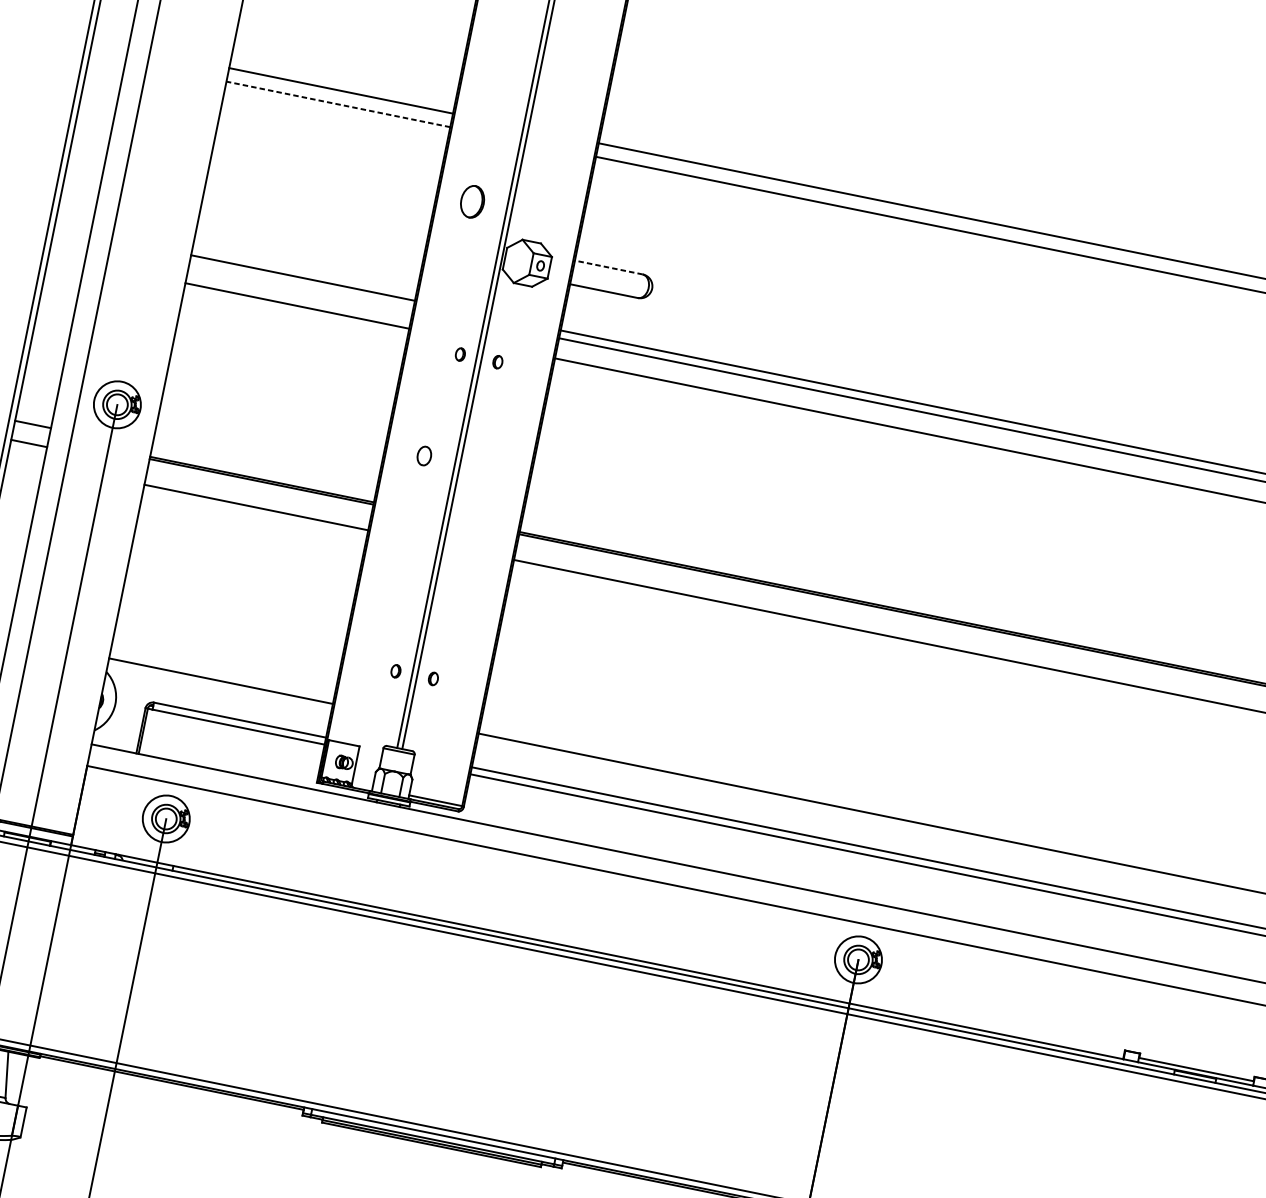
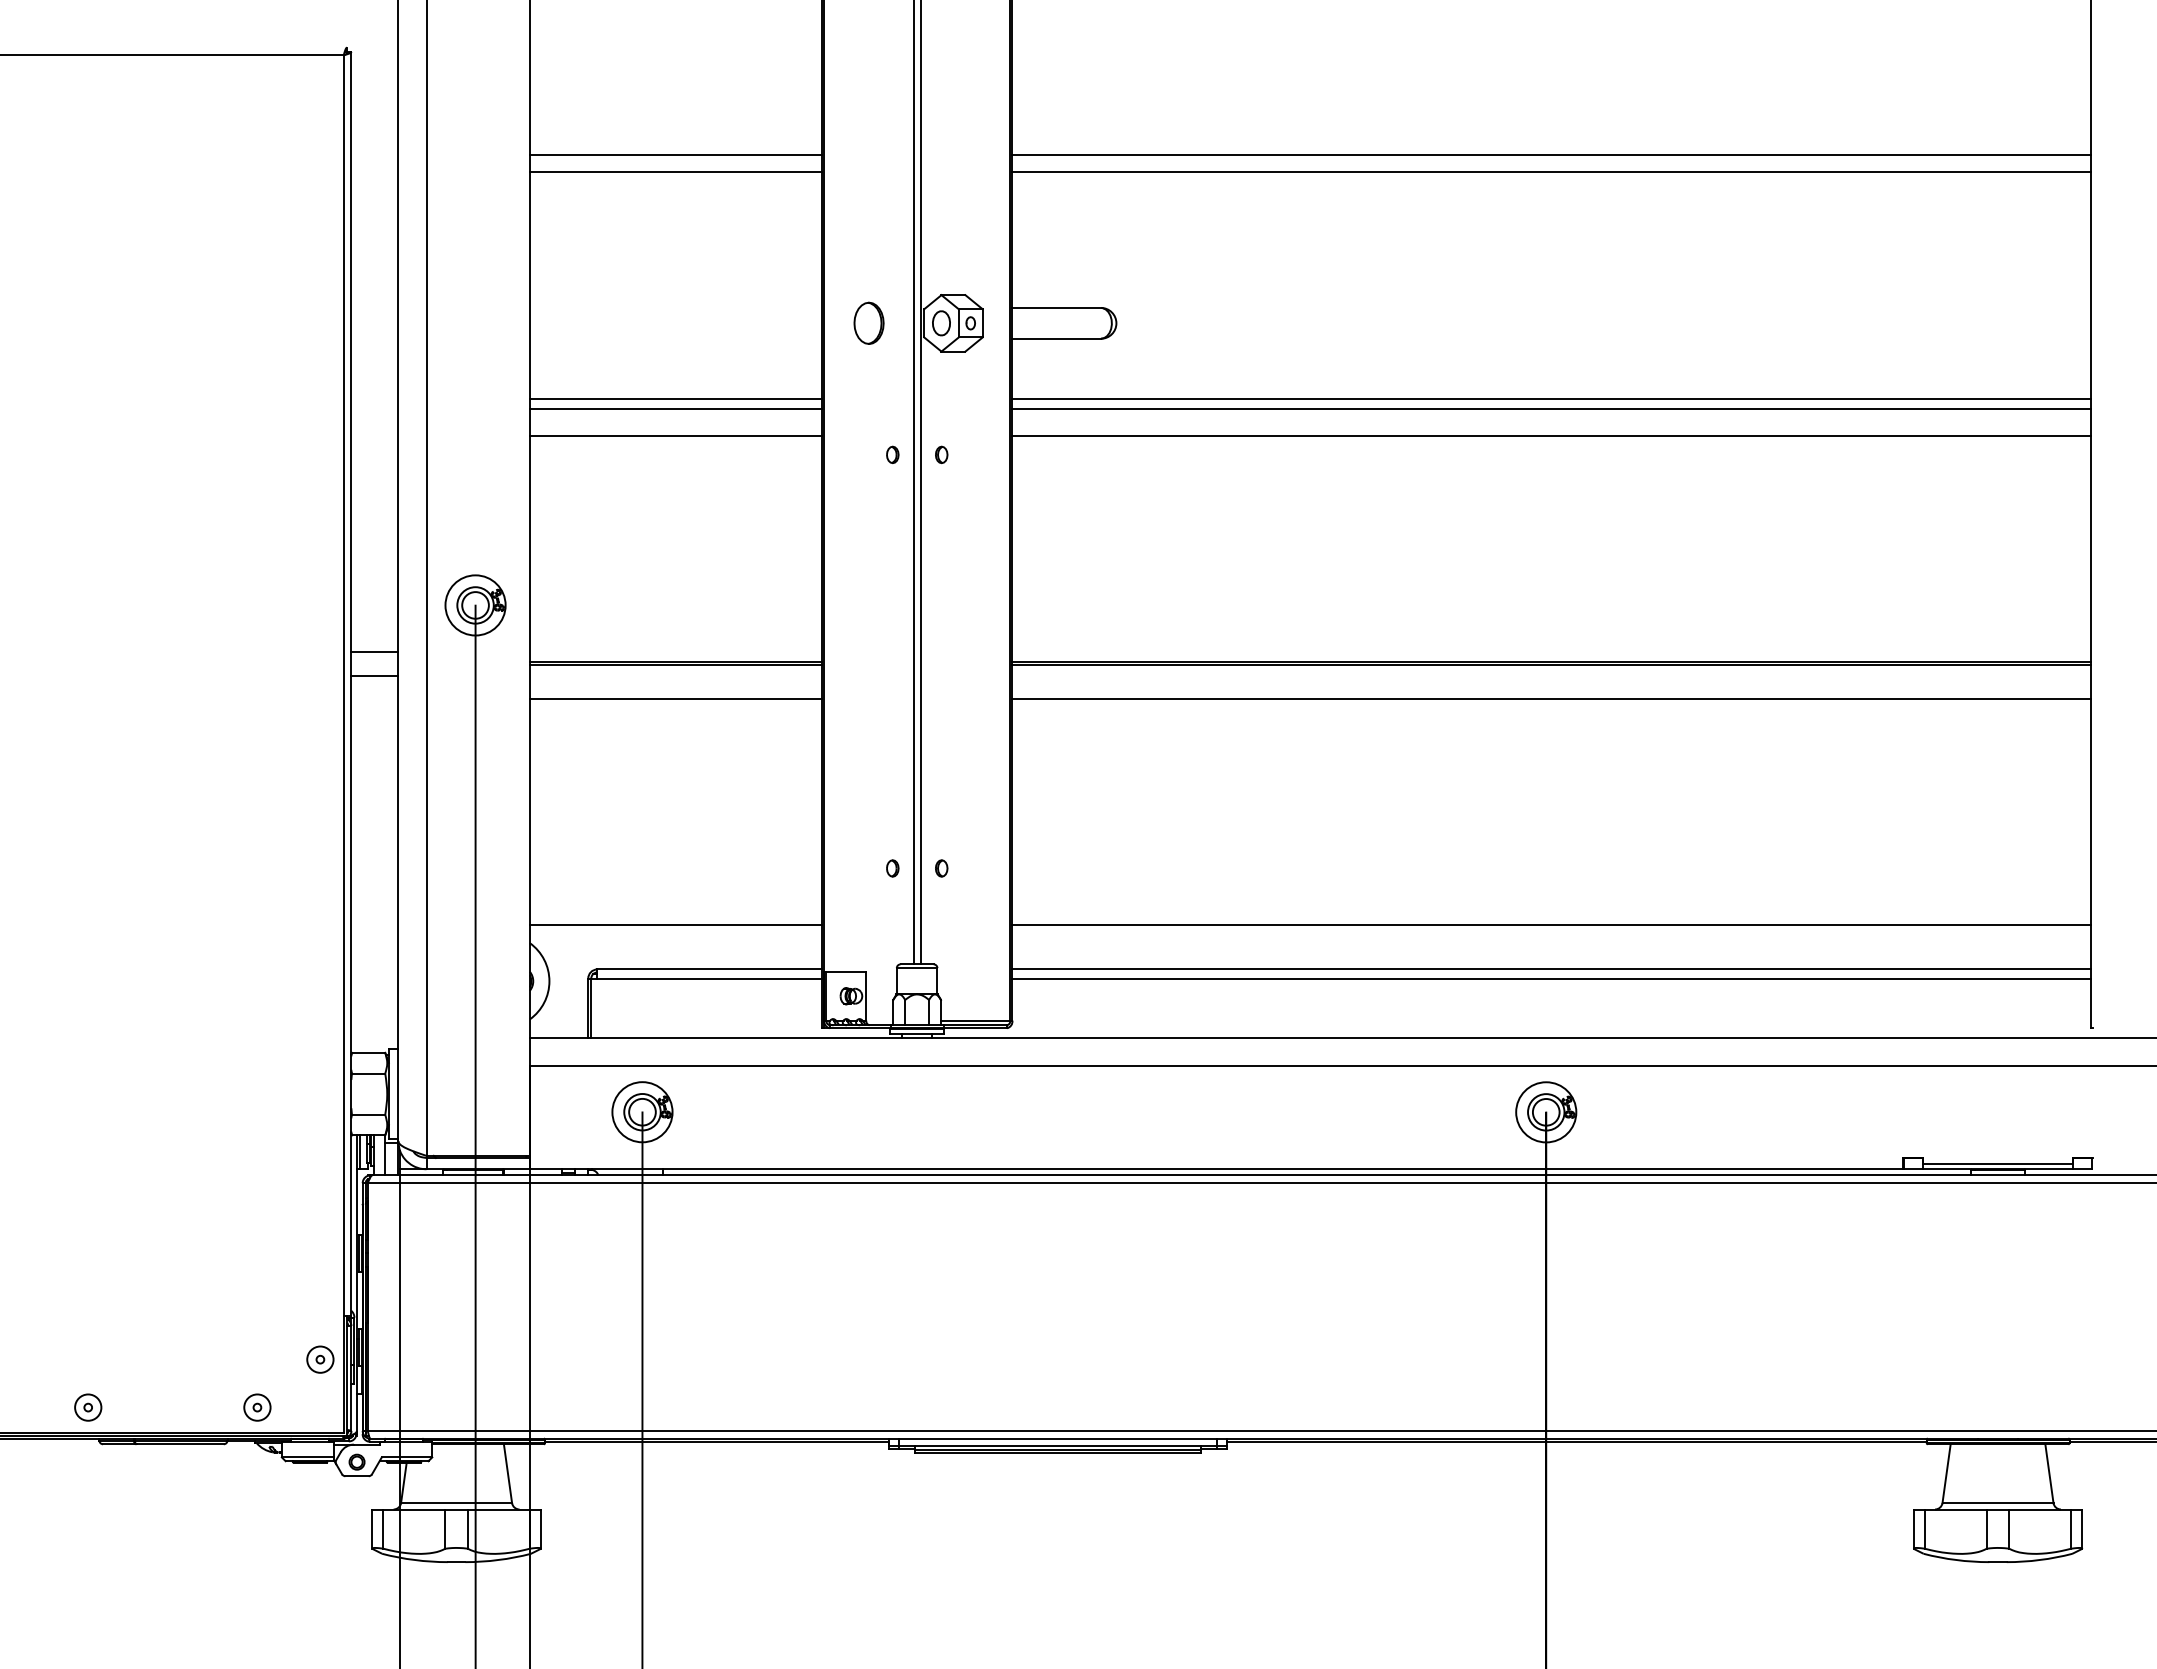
line: (338, 104) -> (675, 172), dashed -> solid
part: (472, 201) -> (868, 322), moved
line: (608, 267) -> (1056, 307), dashed -> solid
line: (301, 285) -> (675, 409), added
part: (424, 456) -> (941, 323), moved

